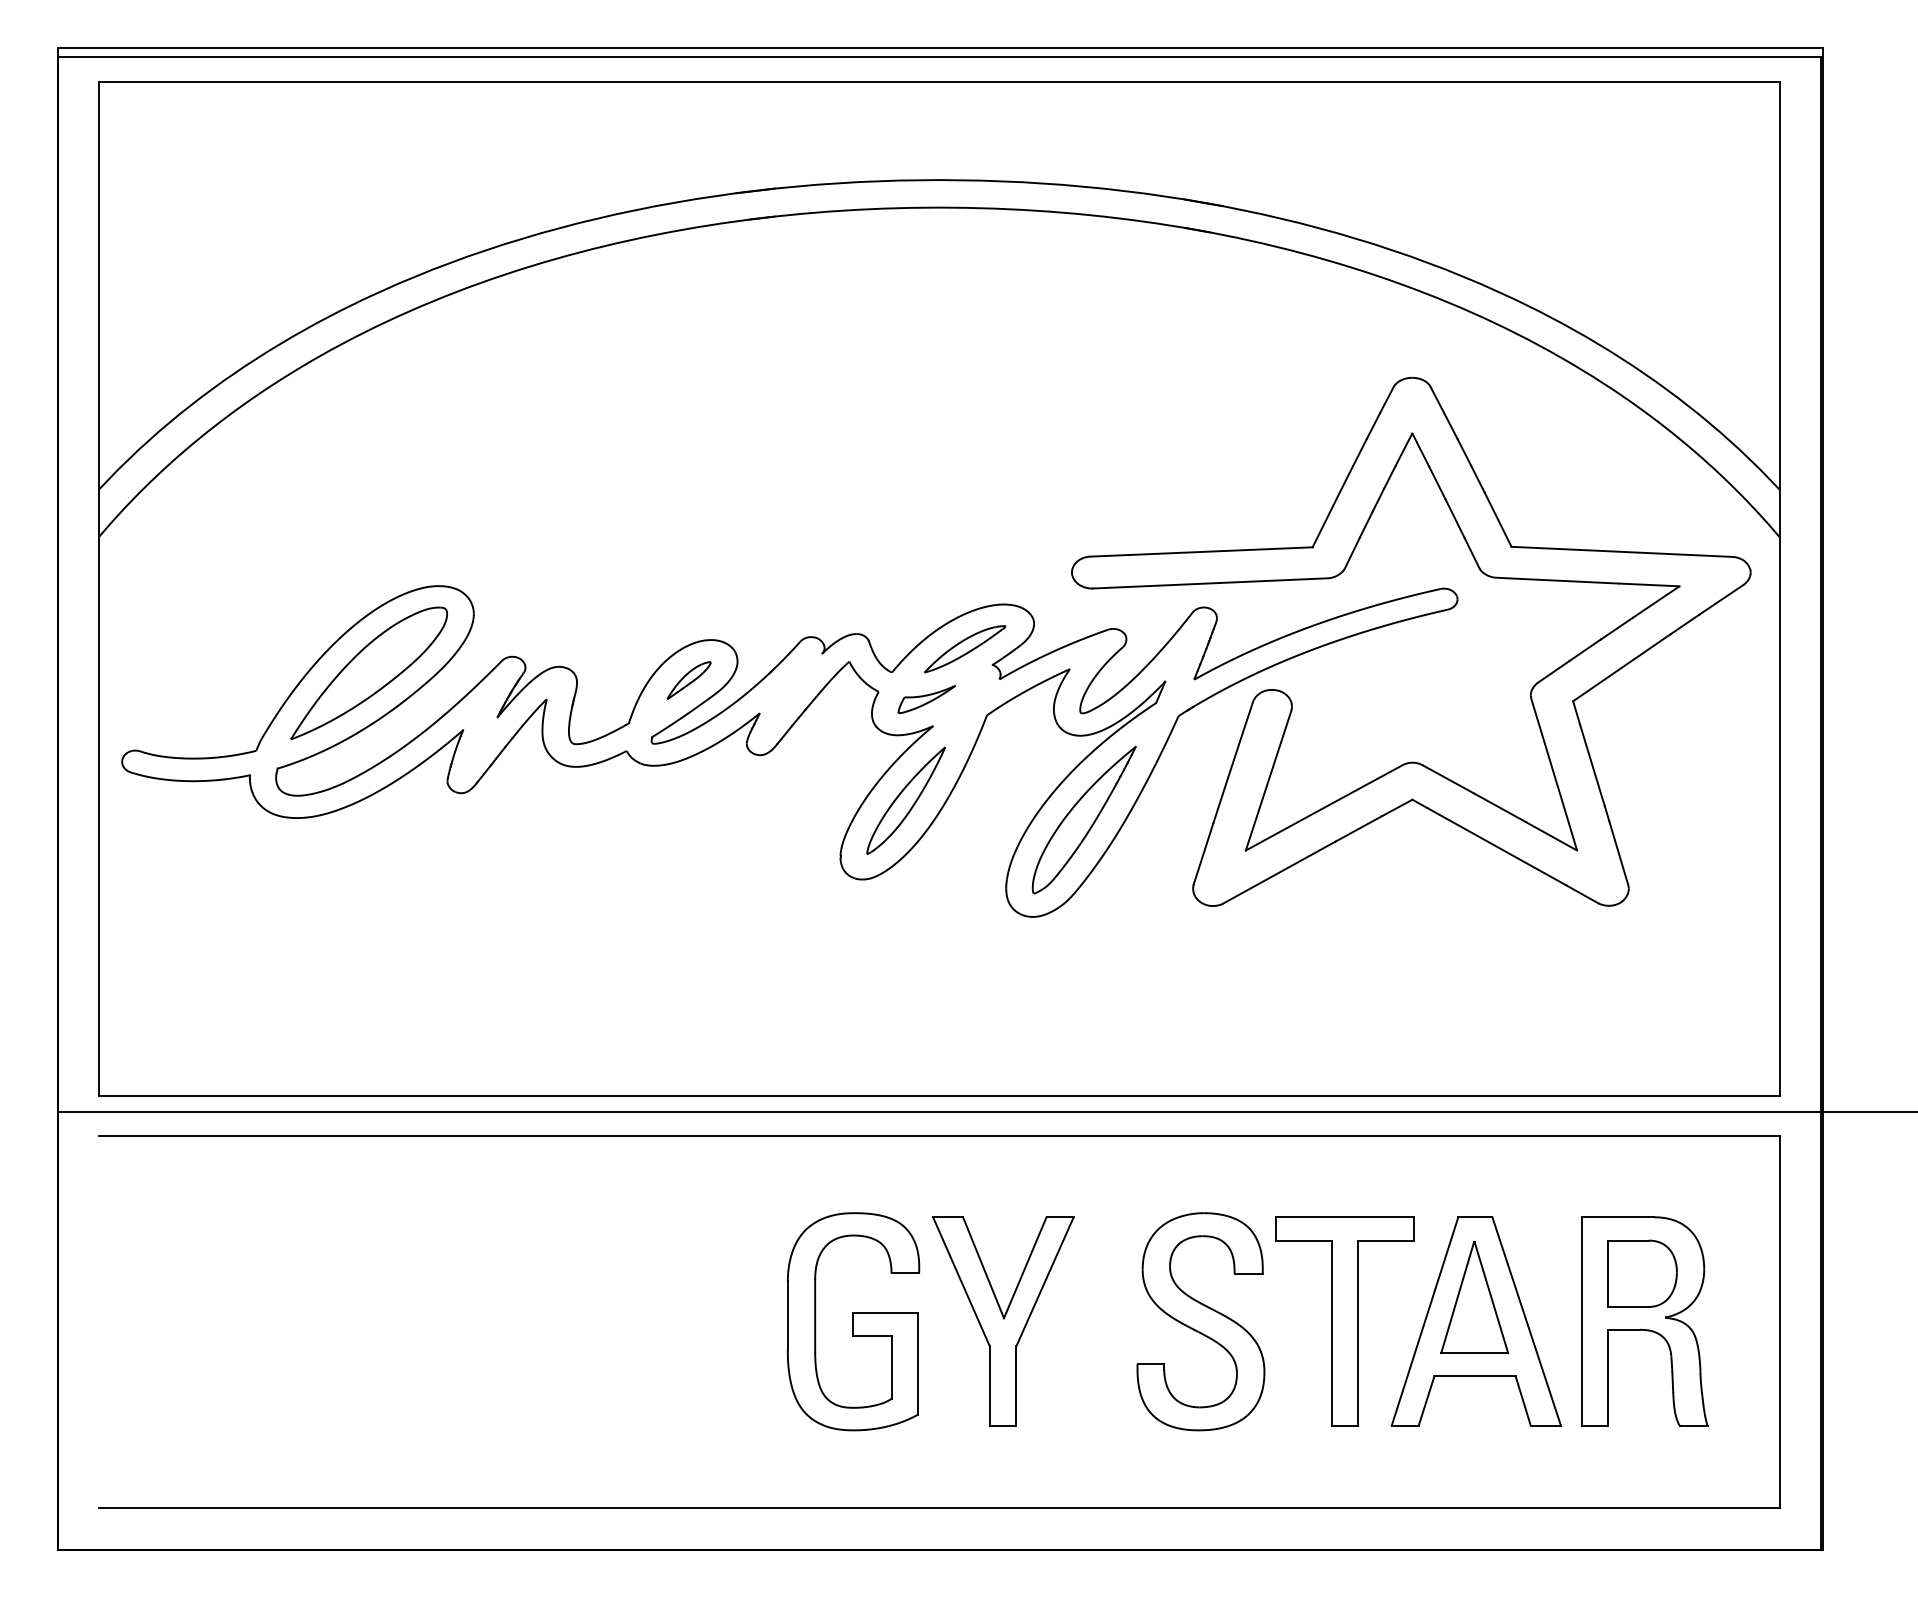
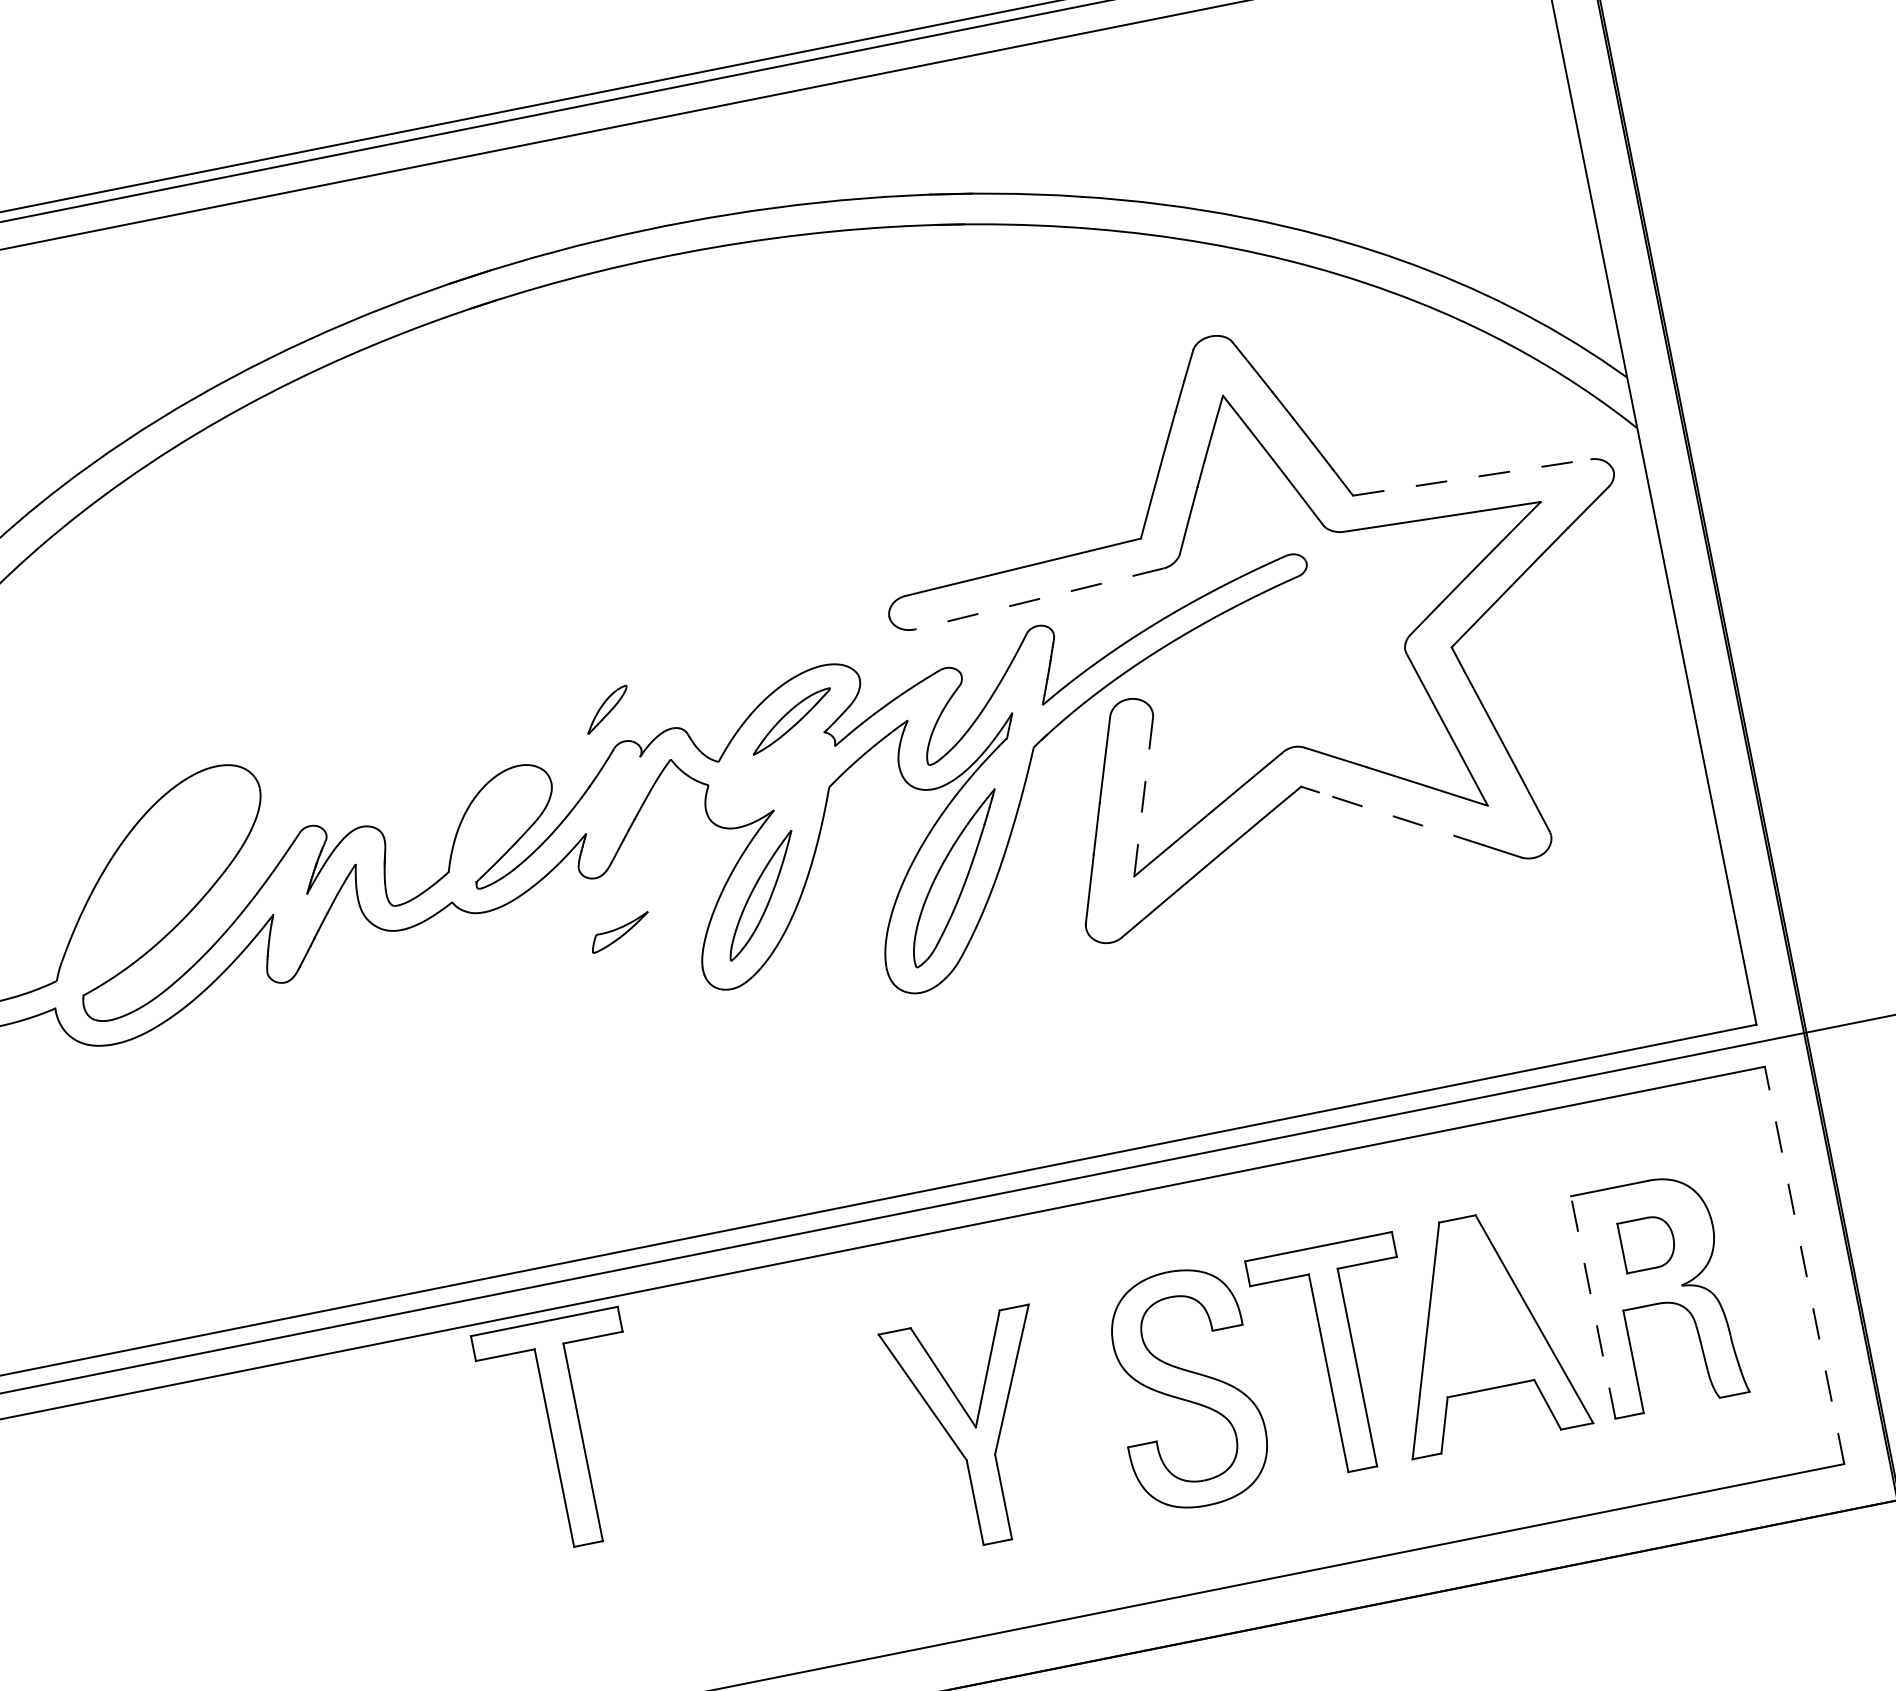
line: (1622, 551) -> (1472, 476), solid -> dashed
line: (1209, 583) -> (1038, 599), solid -> dashed
part: (368, 673) -> (160, 874), removed
part: (688, 680) -> (606, 709), moved
part: (926, 699) -> (620, 932), moved
line: (1268, 781) -> (1143, 797), solid -> dashed
line: (1496, 846) -> (1400, 818), solid -> dashed
part: (633, 1249) -> (565, 1432), added
part: (1642, 1273) -> (1647, 1243), size x0.7
part: (1474, 1297) -> (1473, 1304), removed
part: (853, 1321) -> (815, 1462), removed
line: (1581, 1321) -> (1592, 1307), solid -> dashed
line: (1779, 1321) -> (1804, 1265), solid -> dashed

